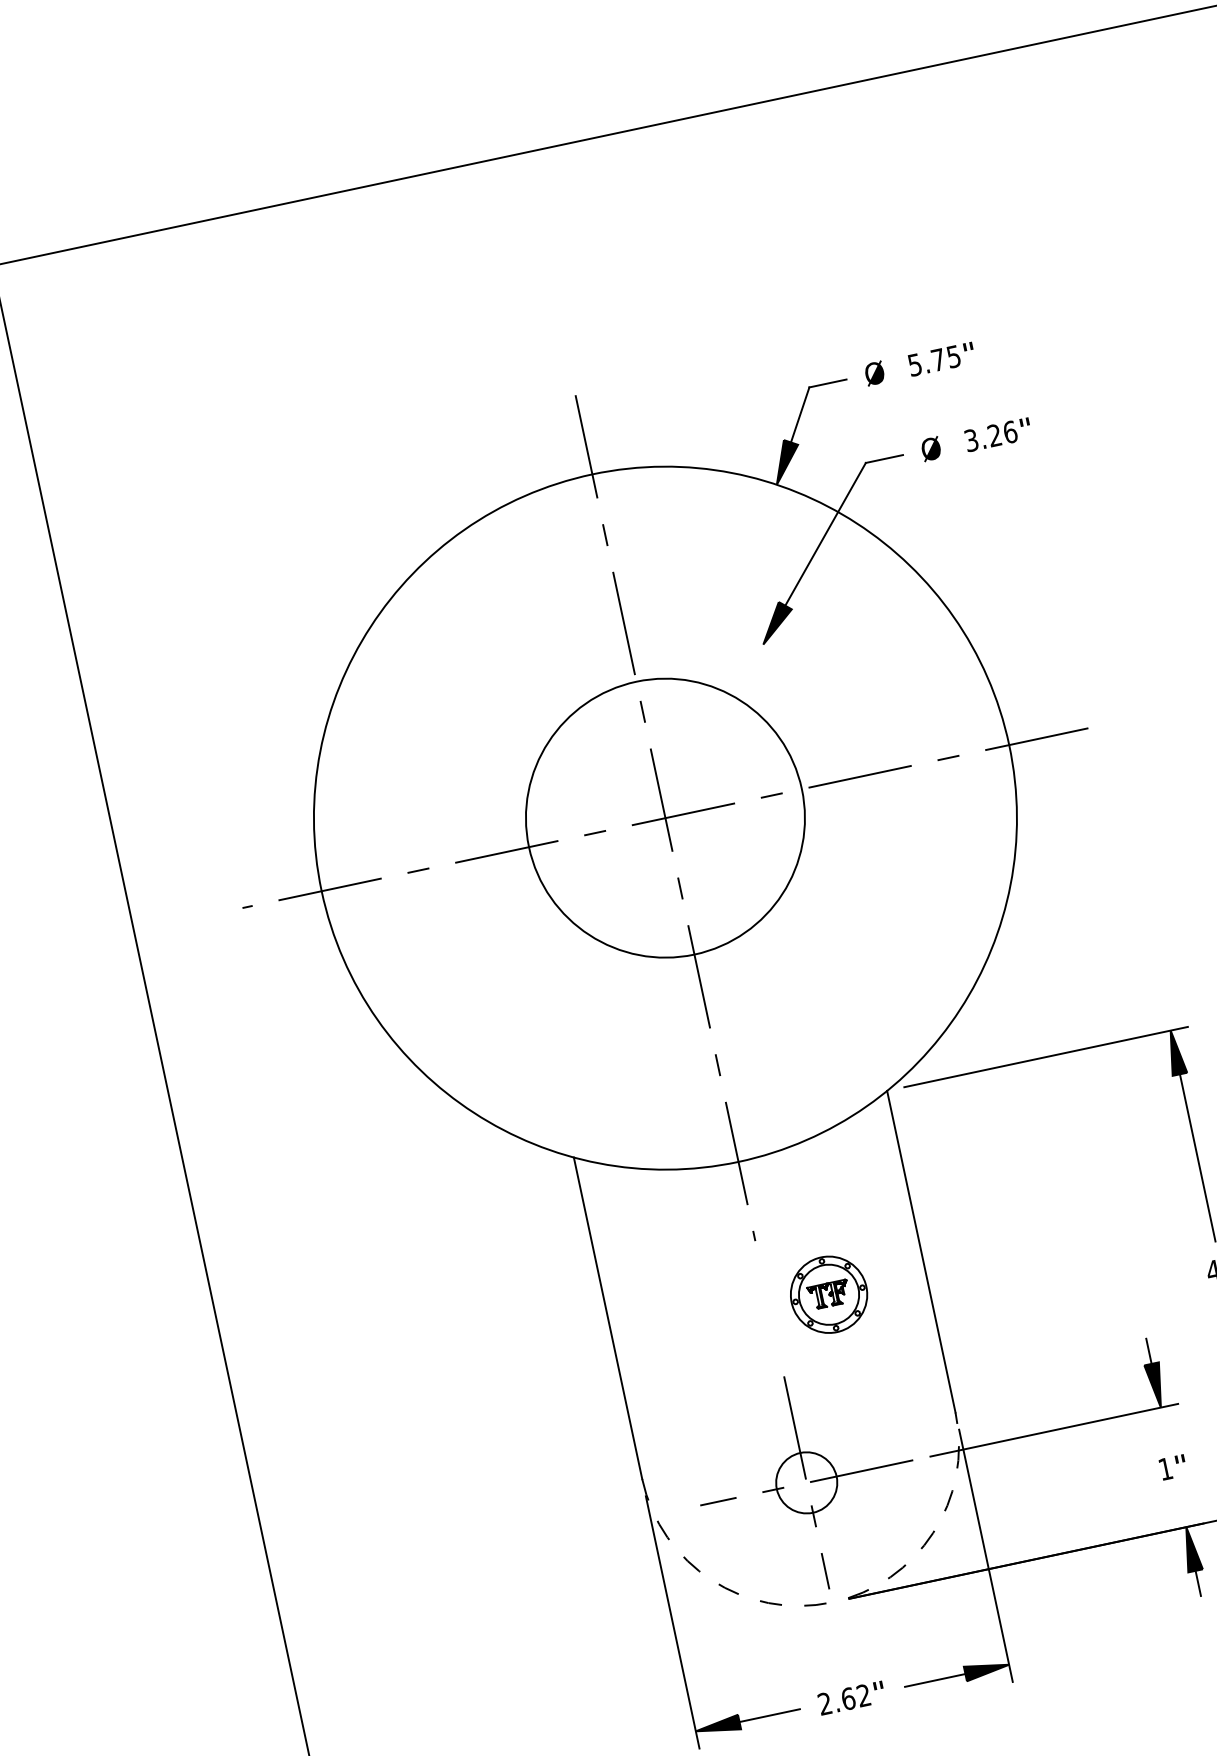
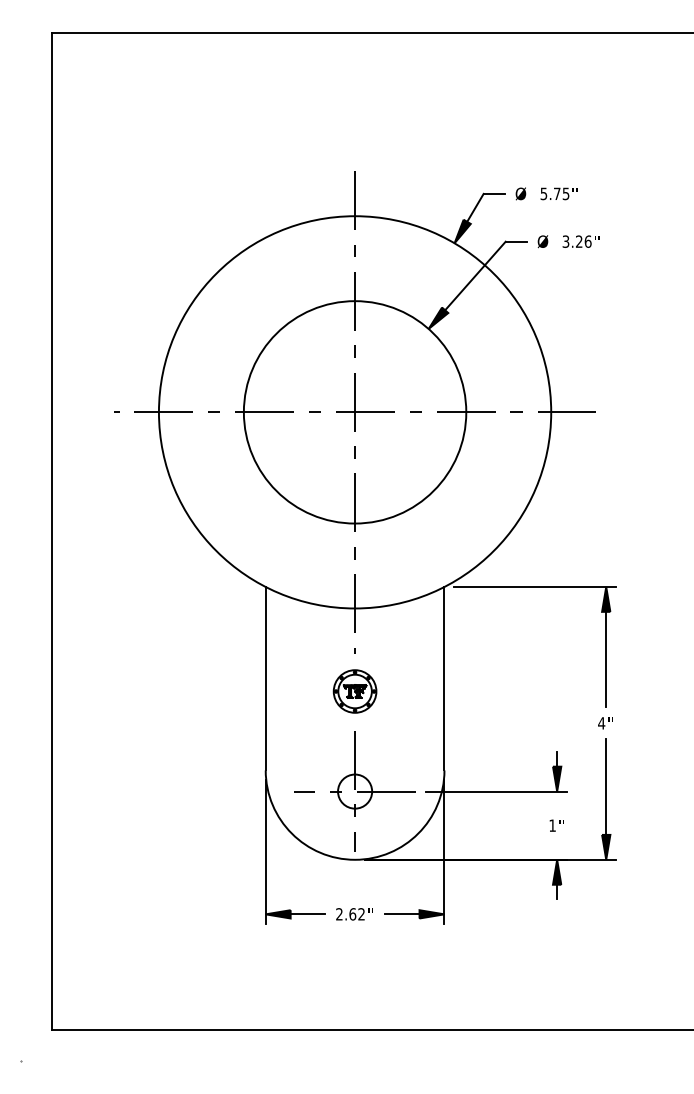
circle: (664, 818) -> (354, 412), size x1.43
part: (828, 1294) -> (354, 691), moved
line: (832, 1601) -> (355, 859), dashed -> solid

